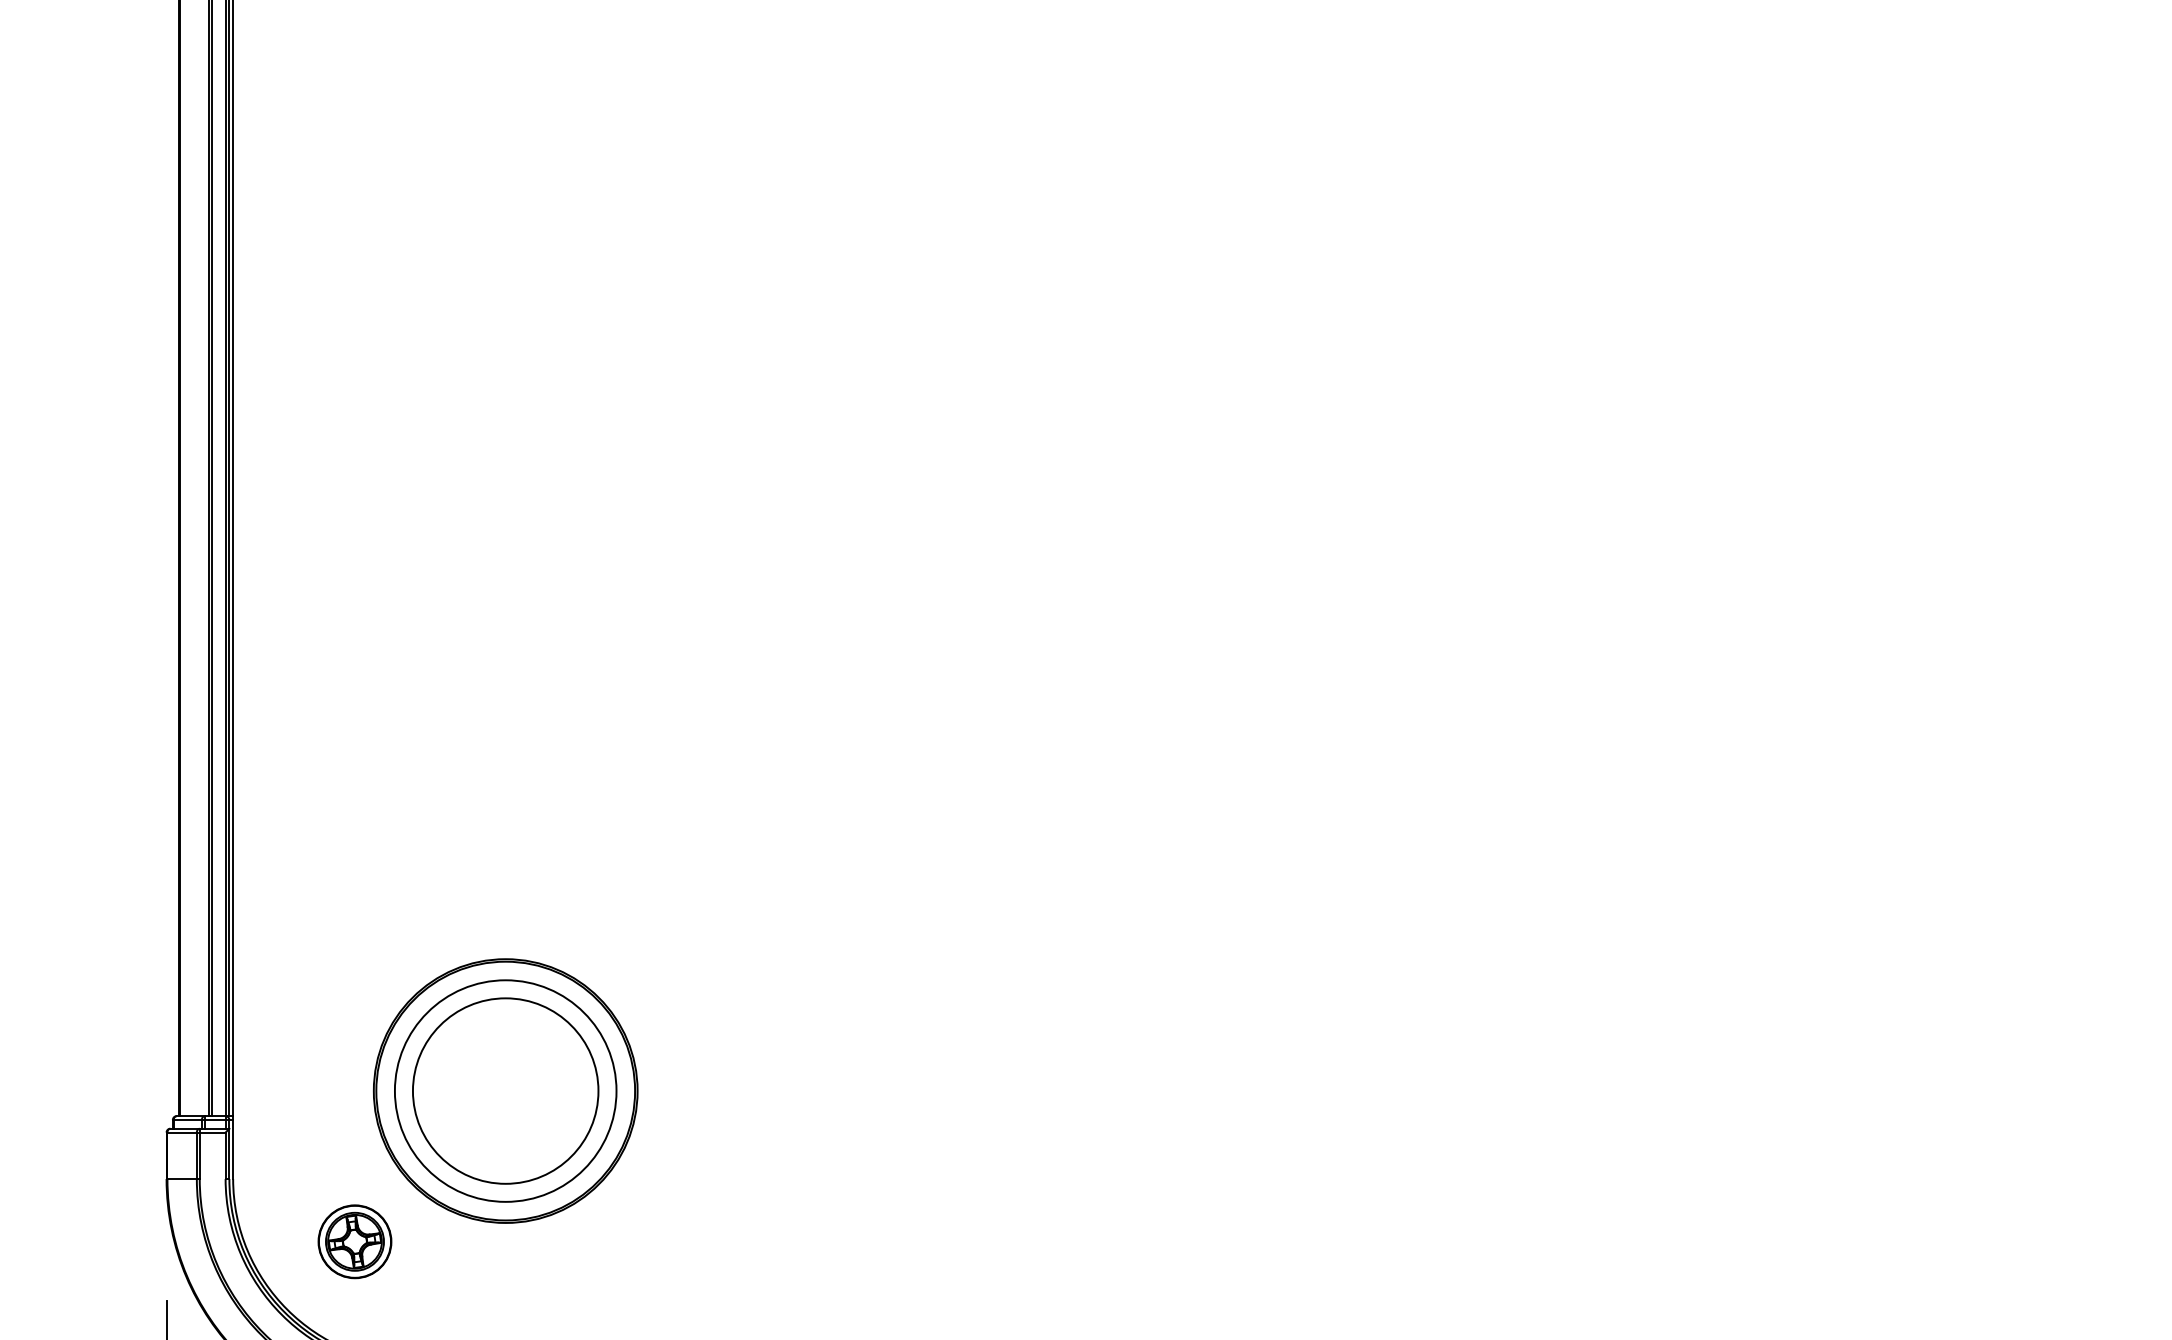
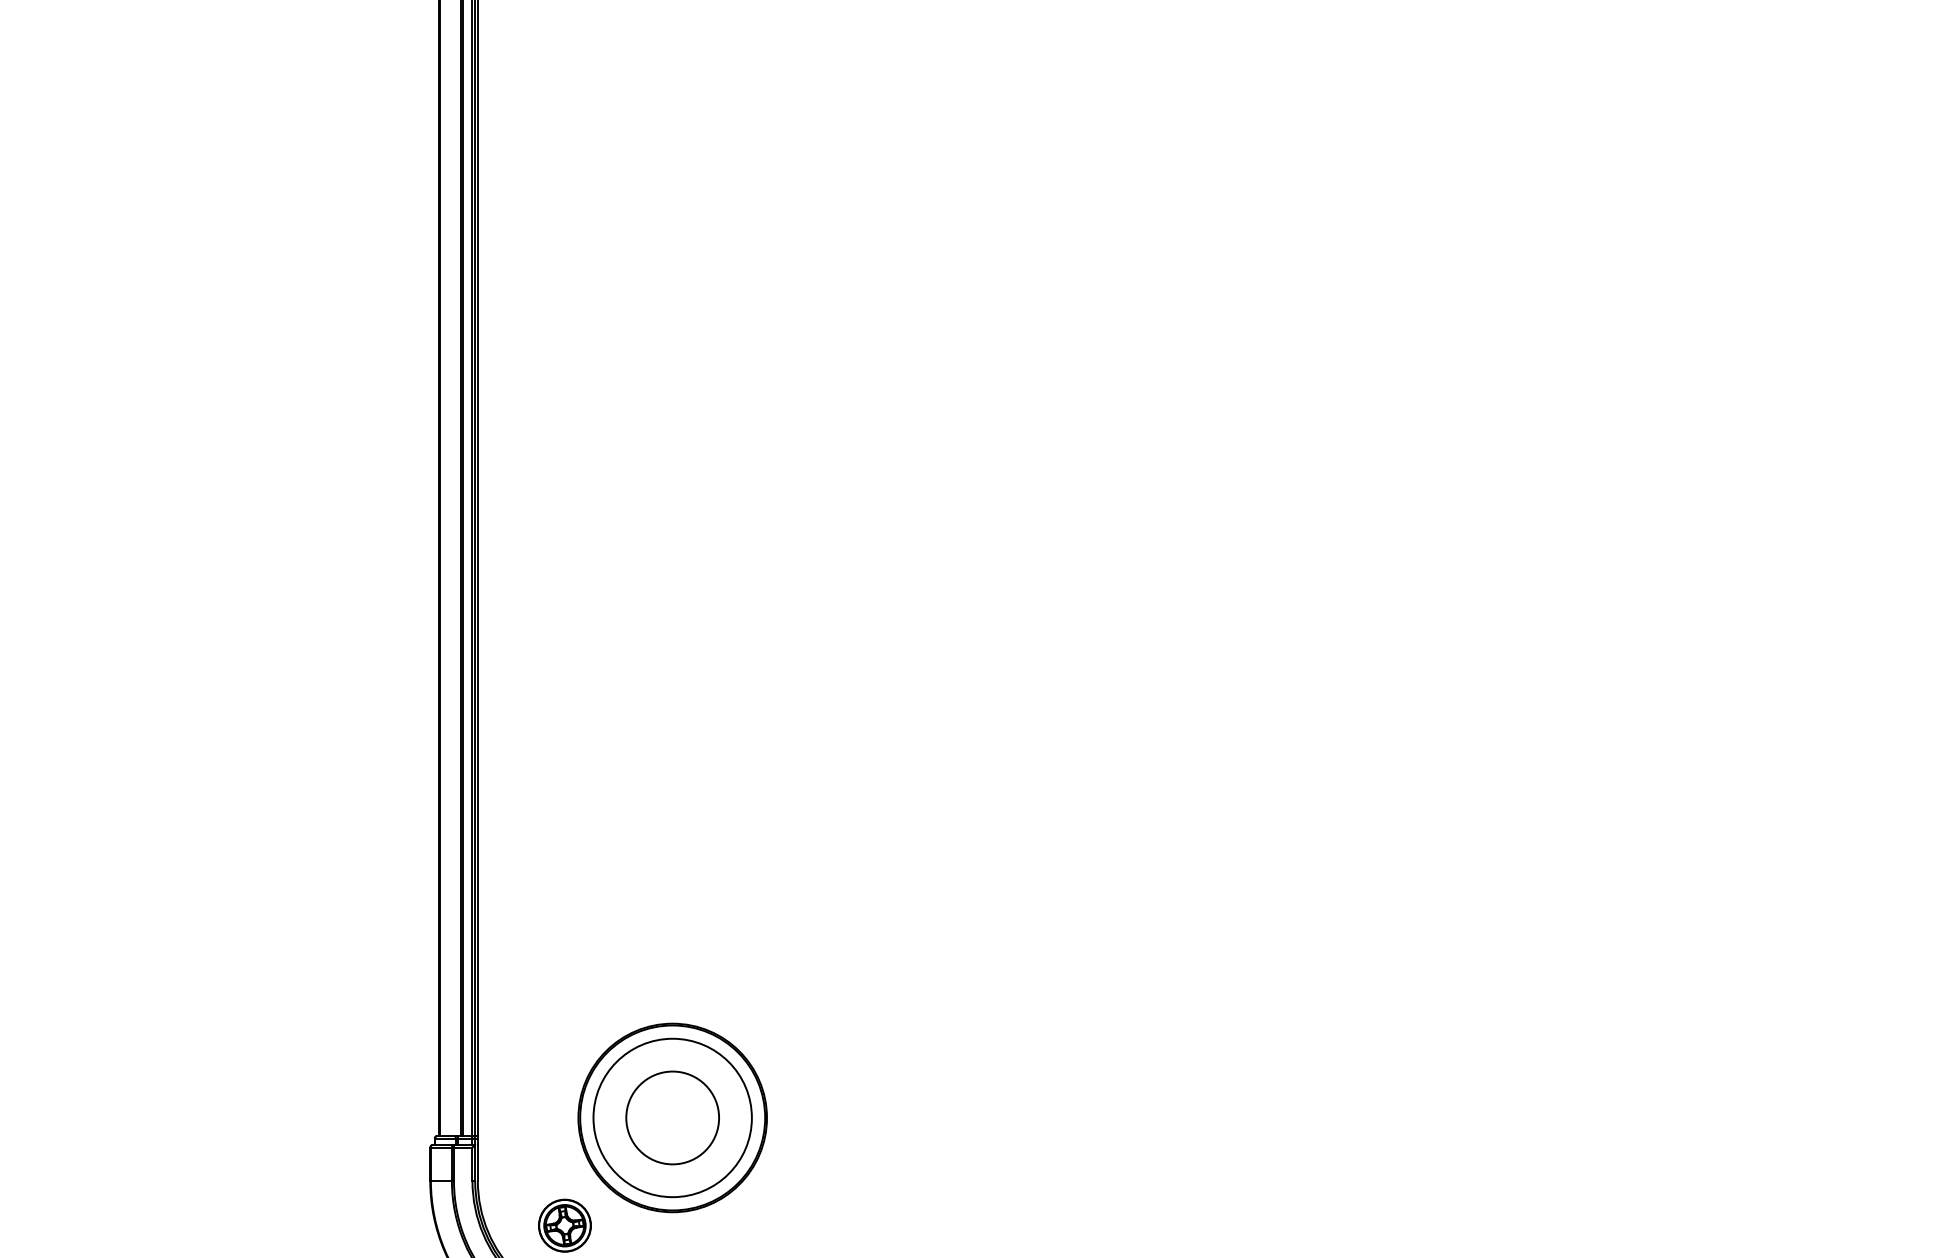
circle: (505, 1090) -> (672, 1117), size x0.7

